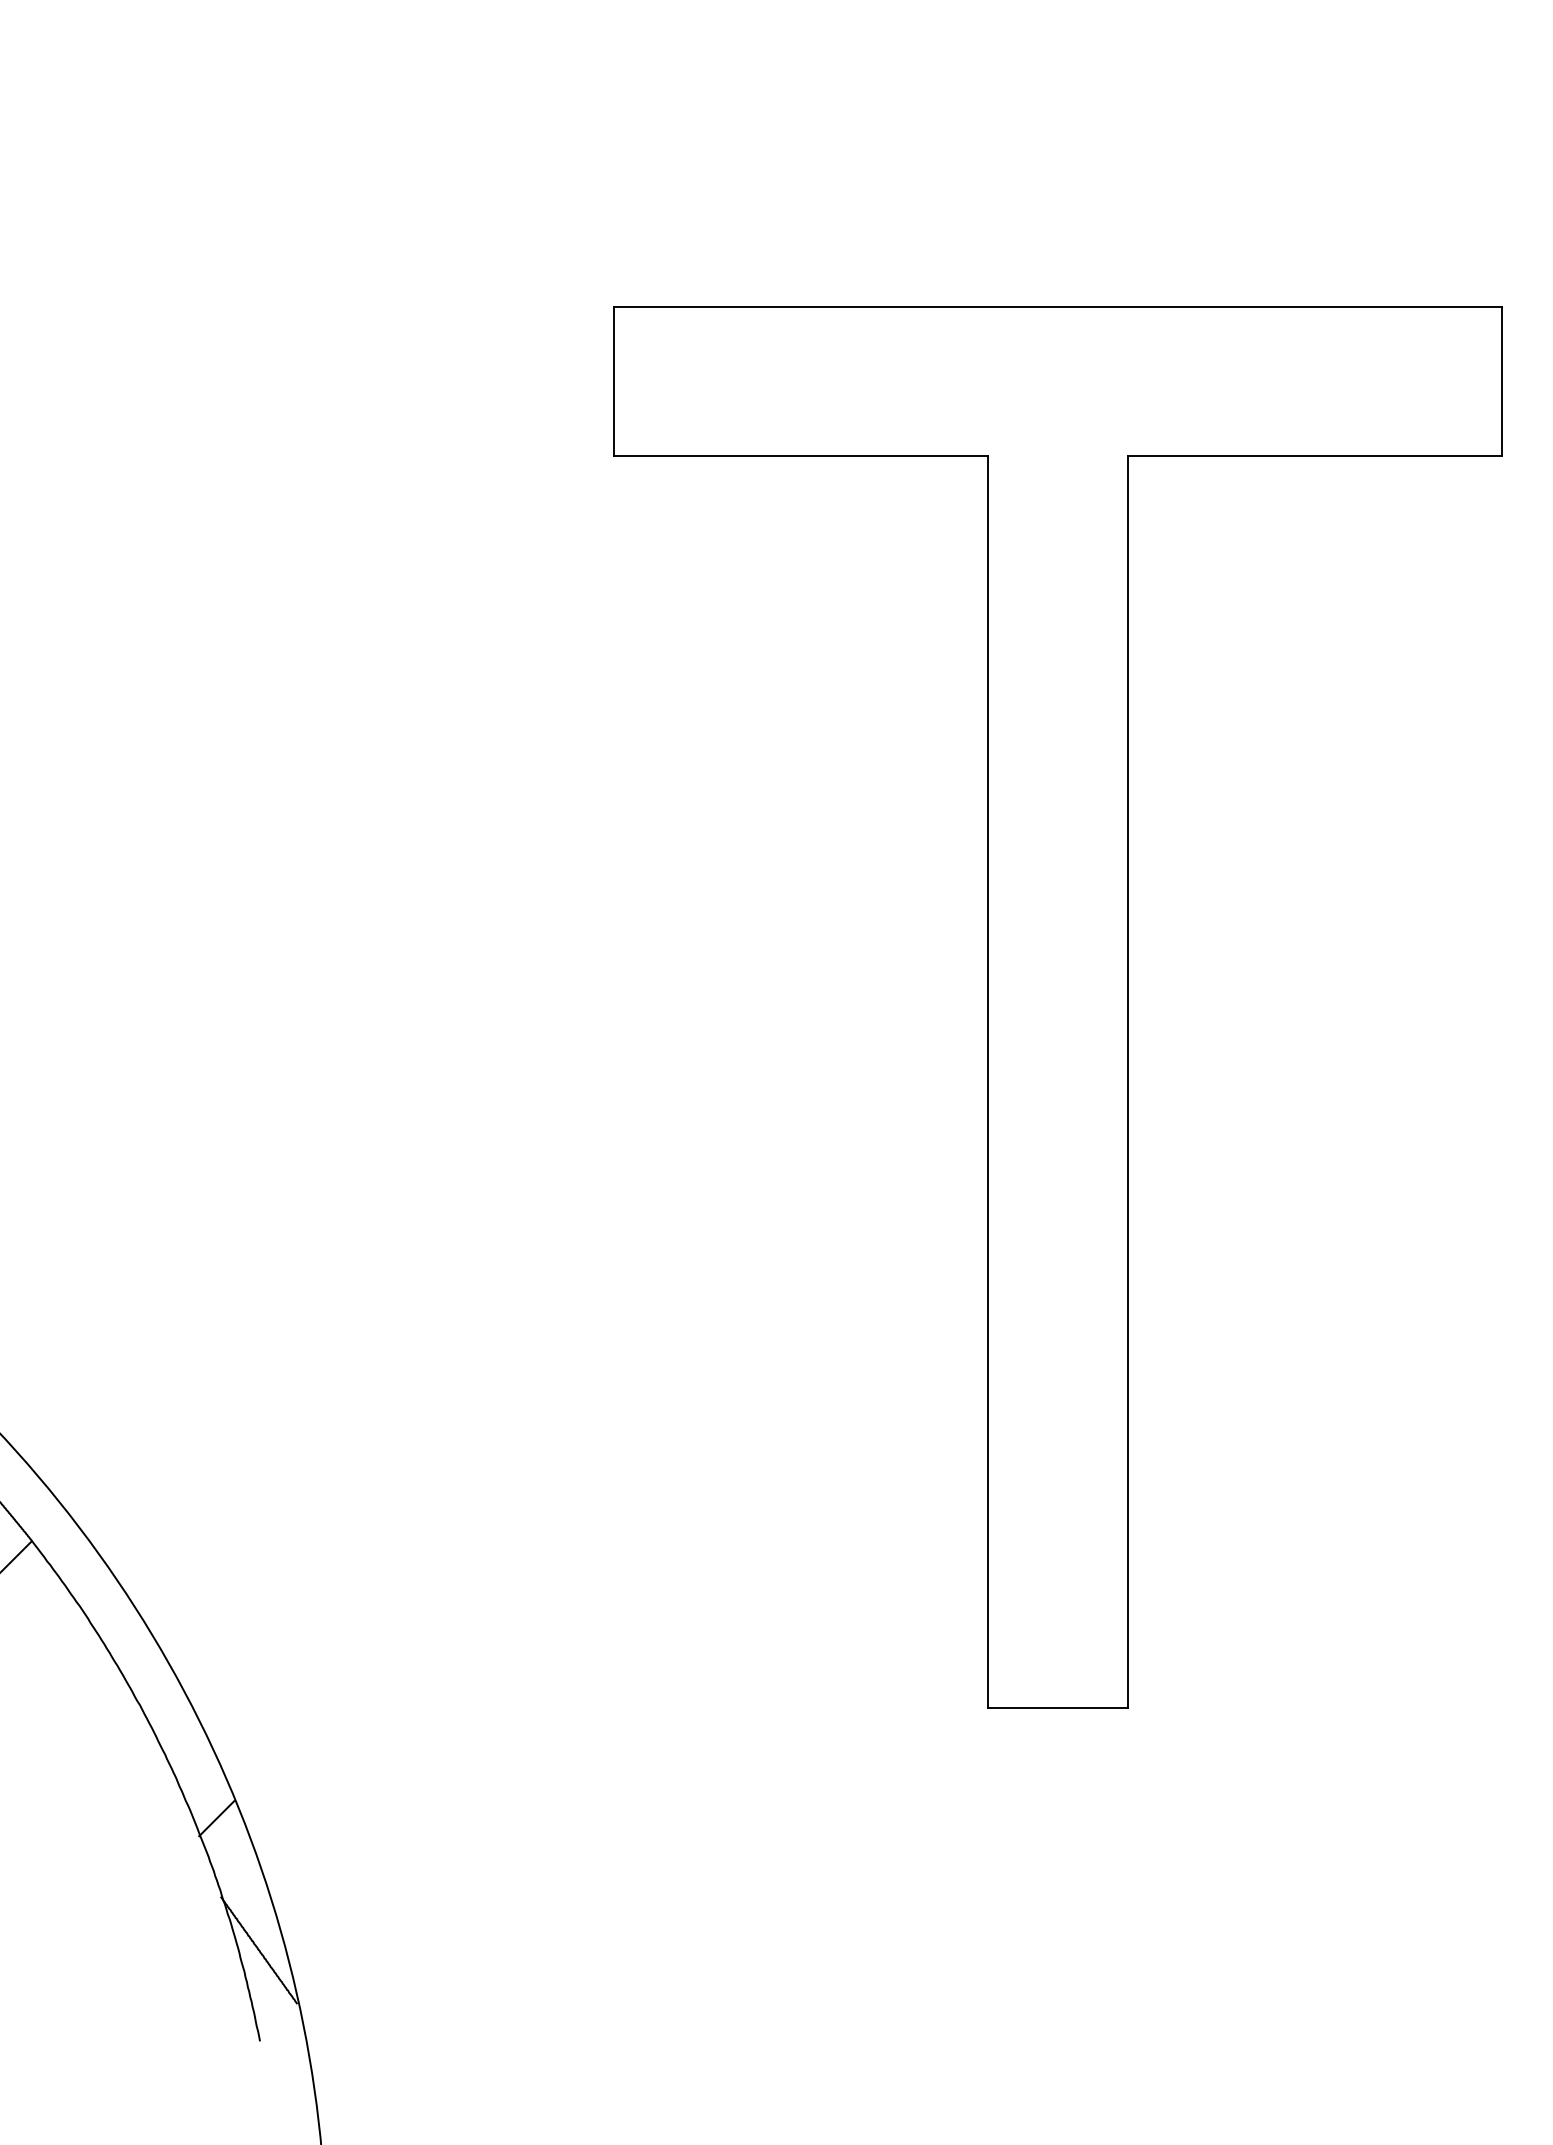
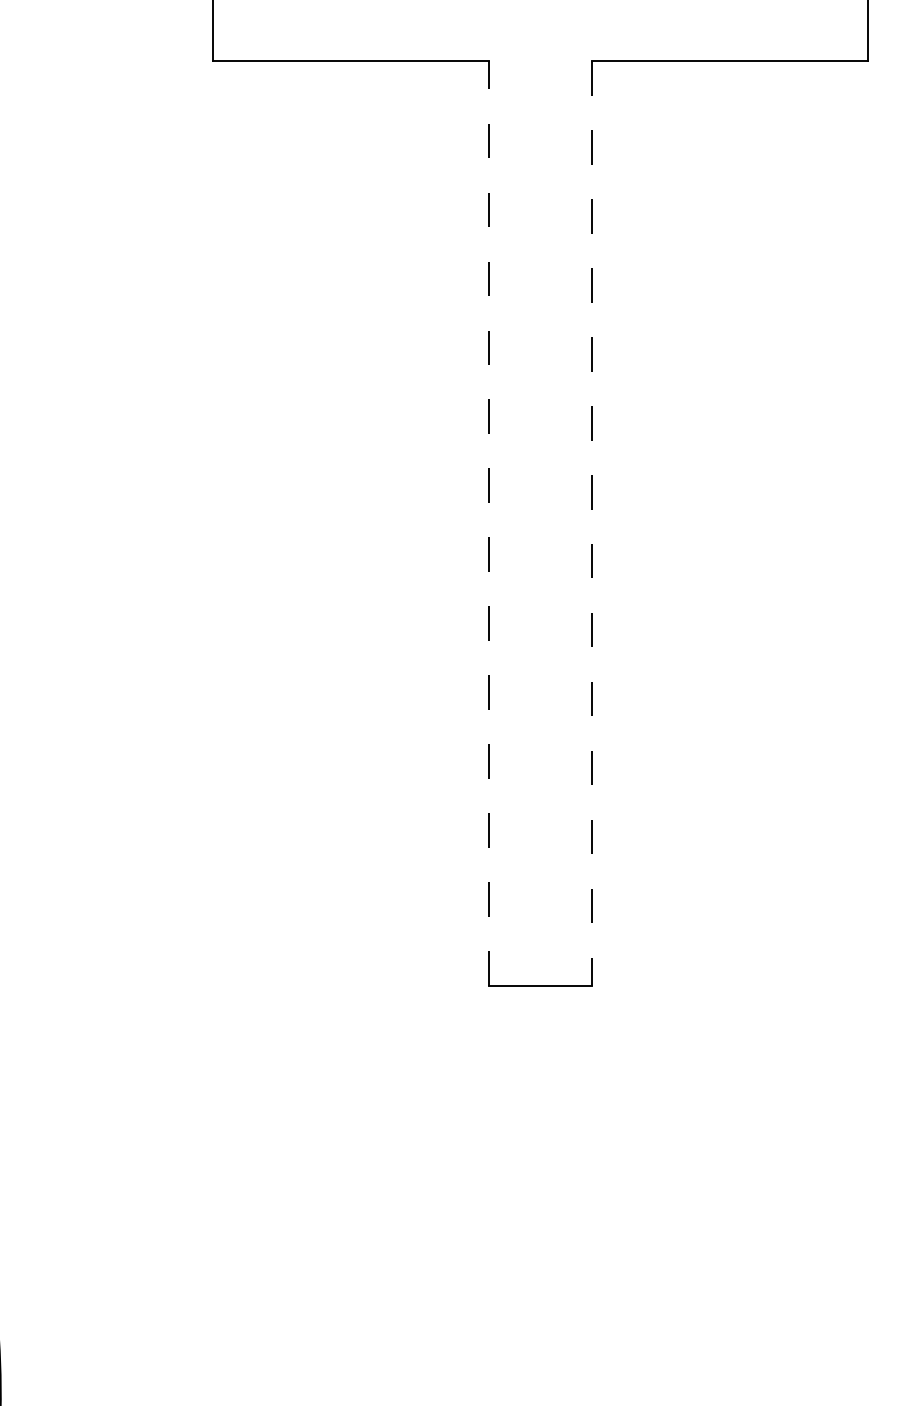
line: (987, 1081) -> (488, 523), solid -> dashed
line: (1128, 1081) -> (592, 523), solid -> dashed

